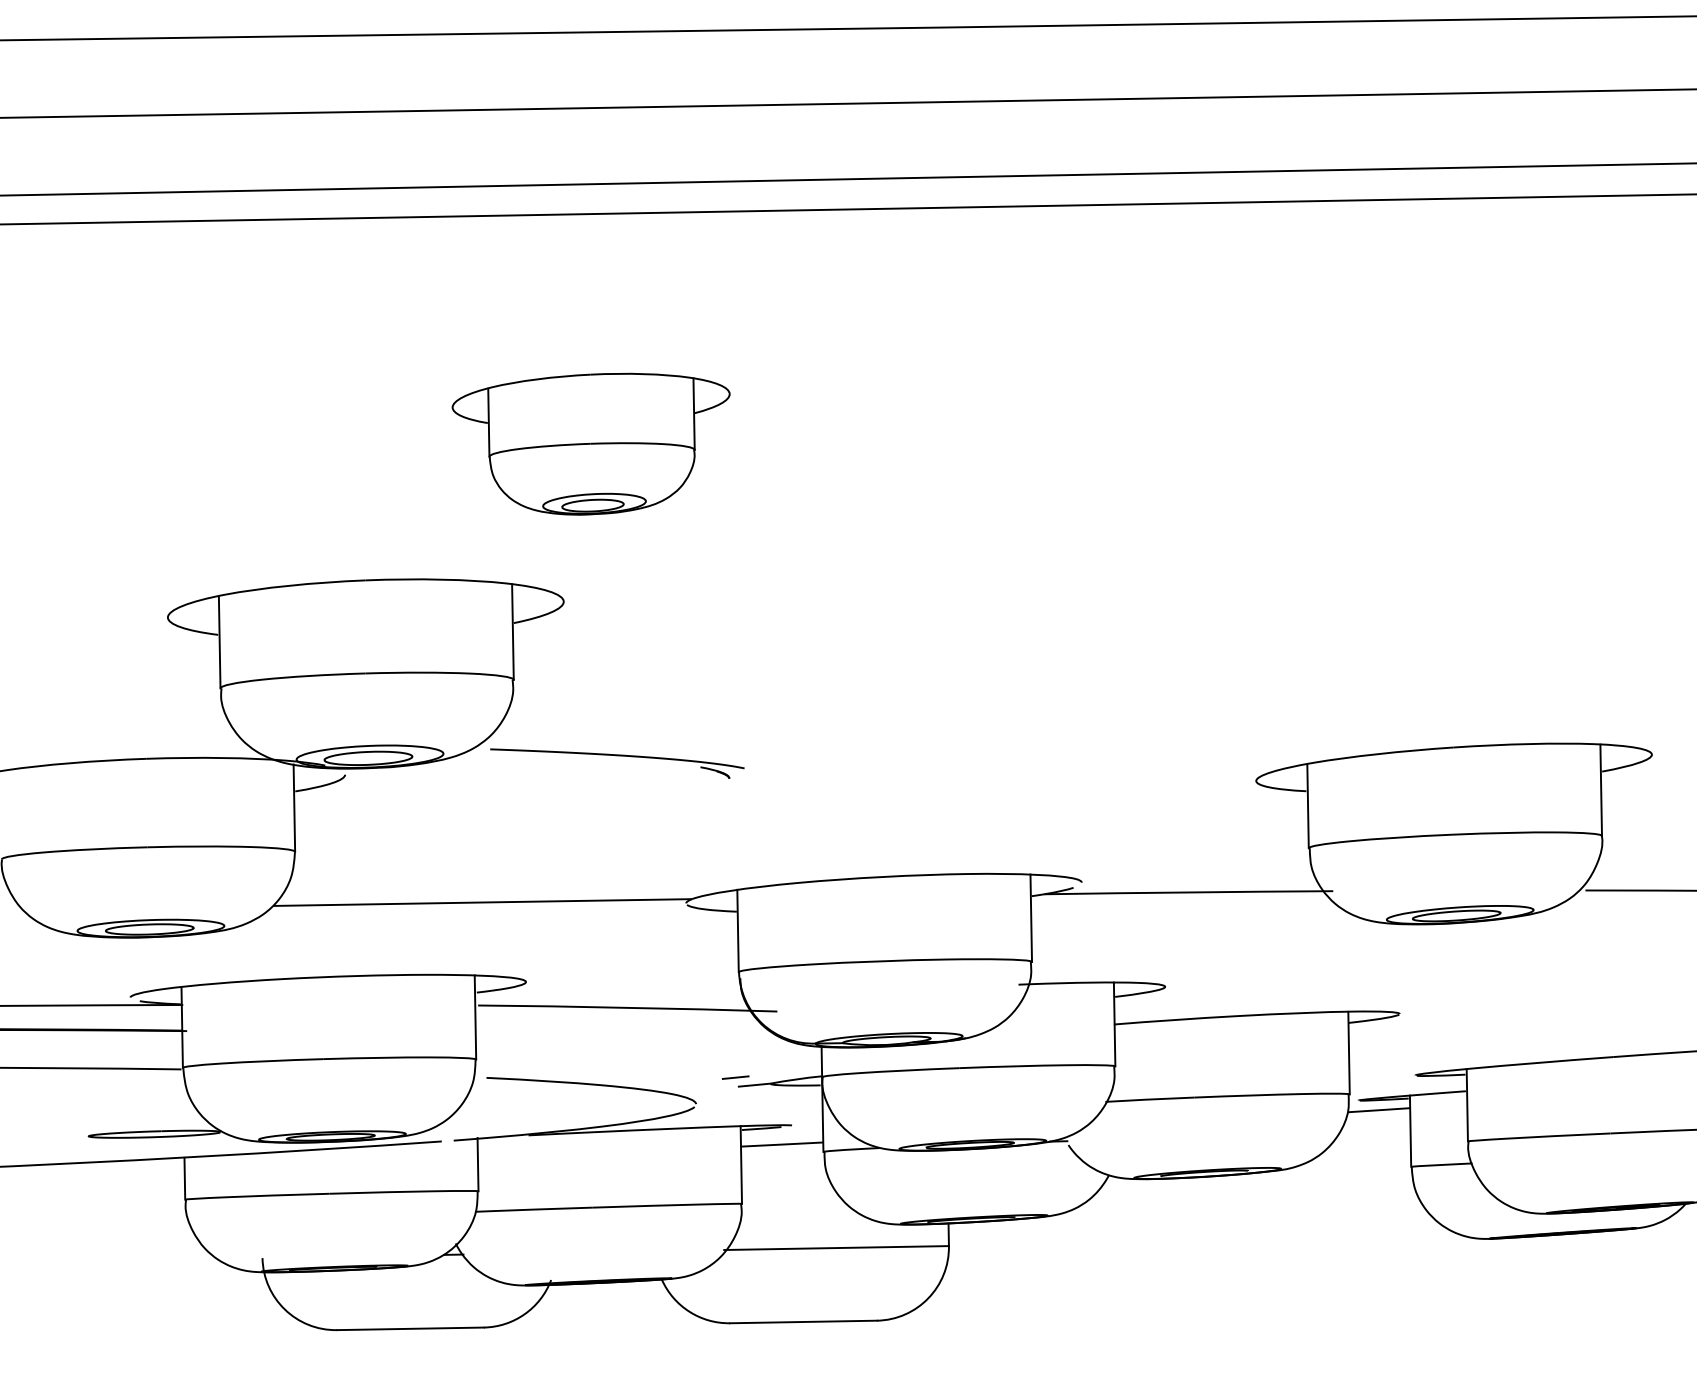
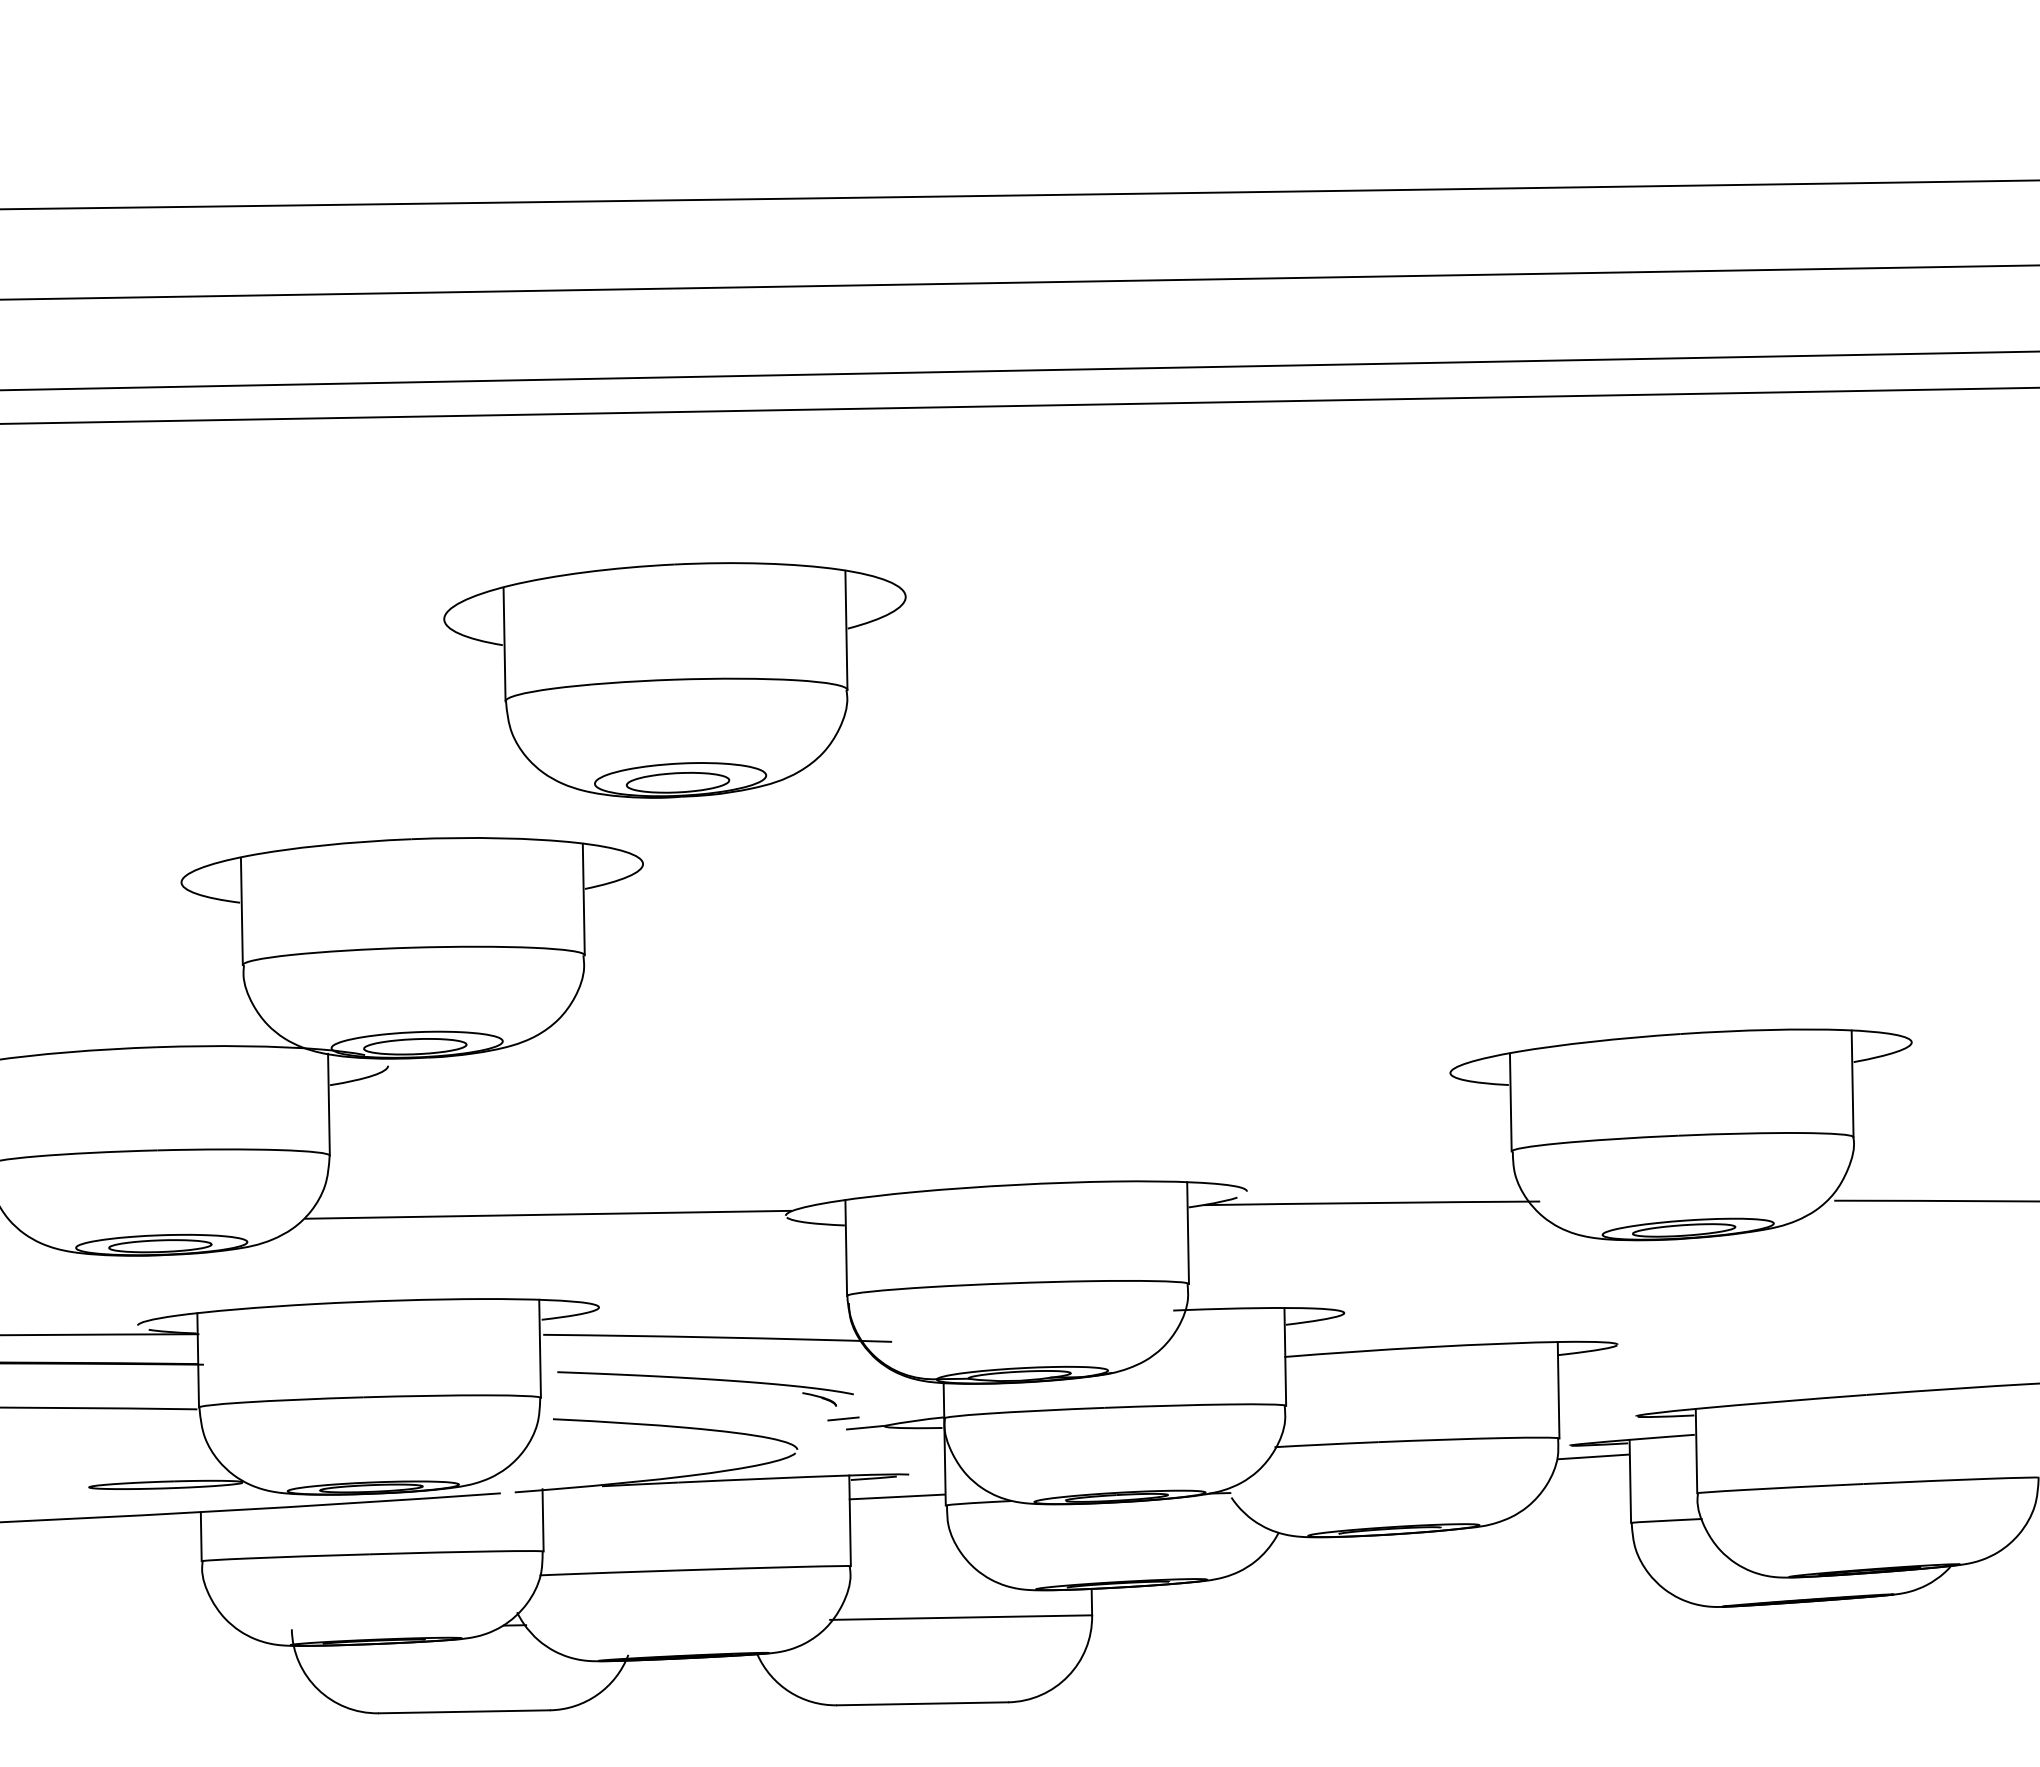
part: (590, 444) -> (674, 680), size x1.43
part: (618, 756) -> (706, 1380), moved

